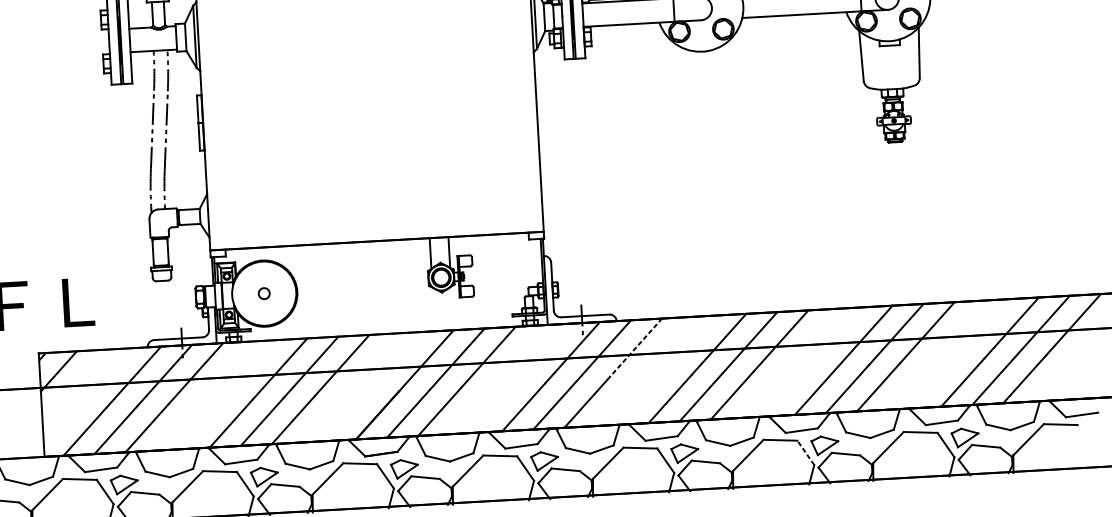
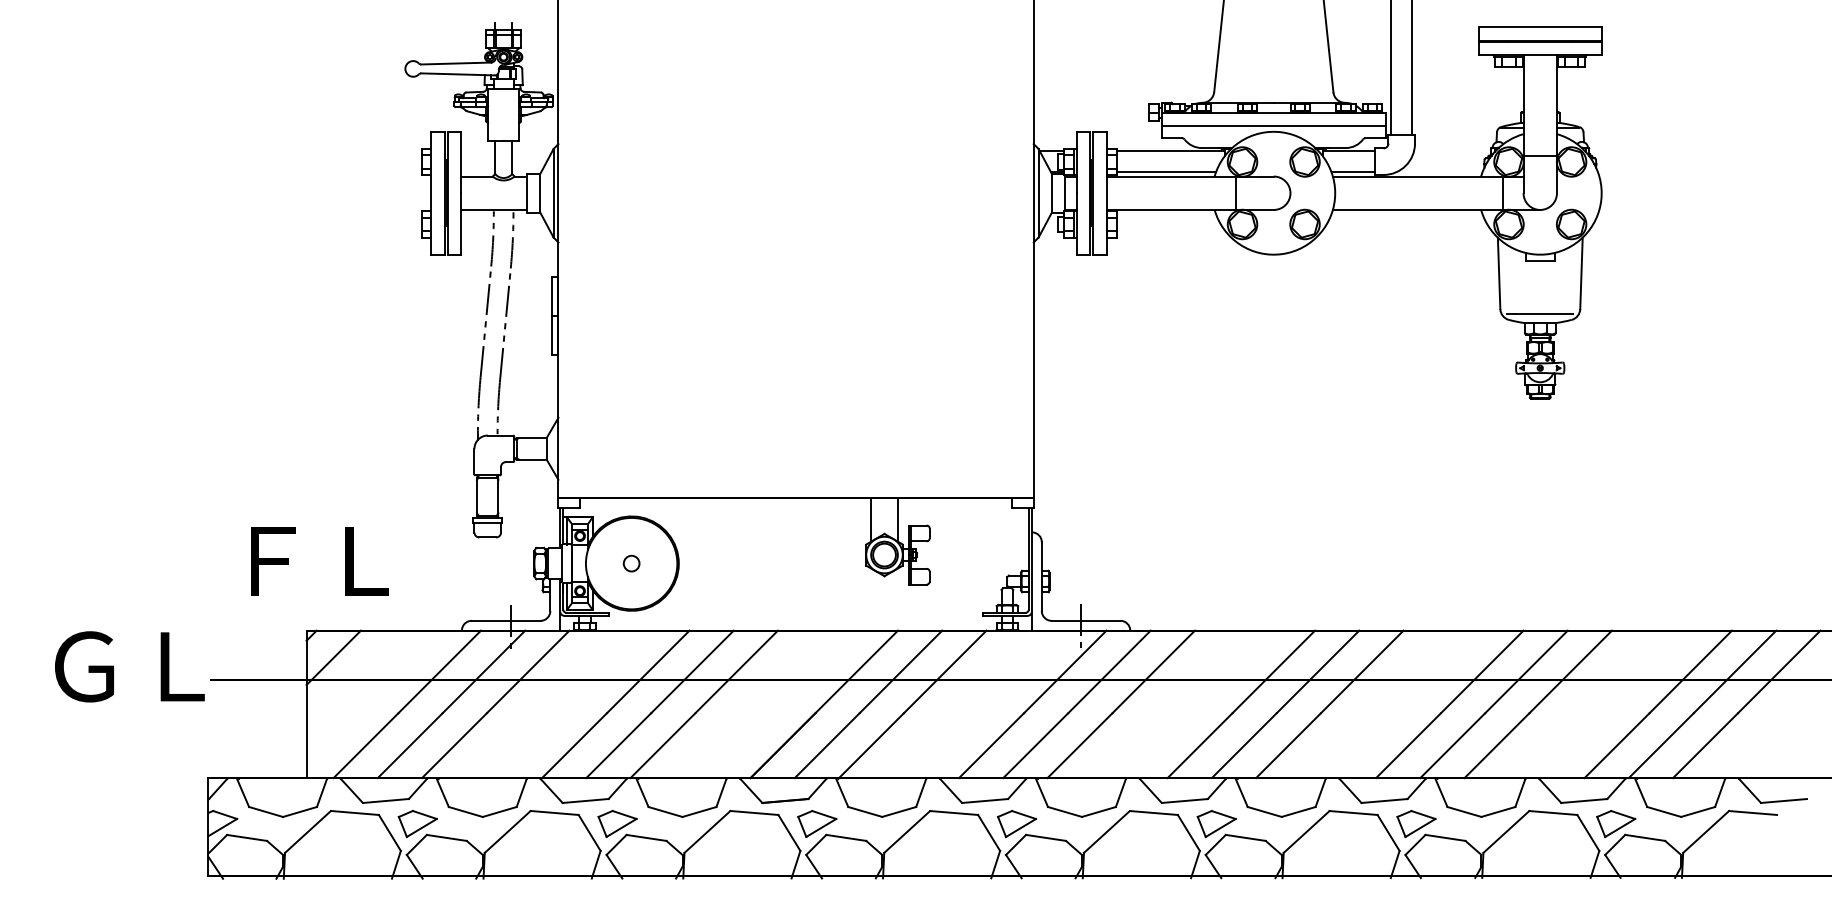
line: (891, 83) -> (1539, 314), added
line: (635, 348) -> (1154, 671), dashed -> solid
line: (805, 452) -> (1388, 832), dashed -> solid

